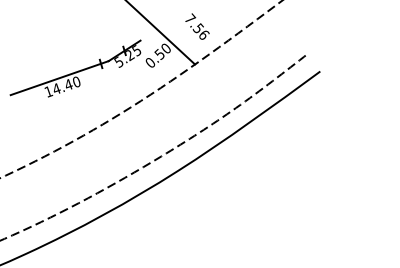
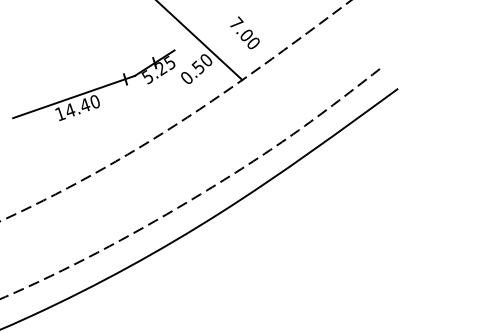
text: (200, 31) -> (249, 39), 7.56 -> 7.00

